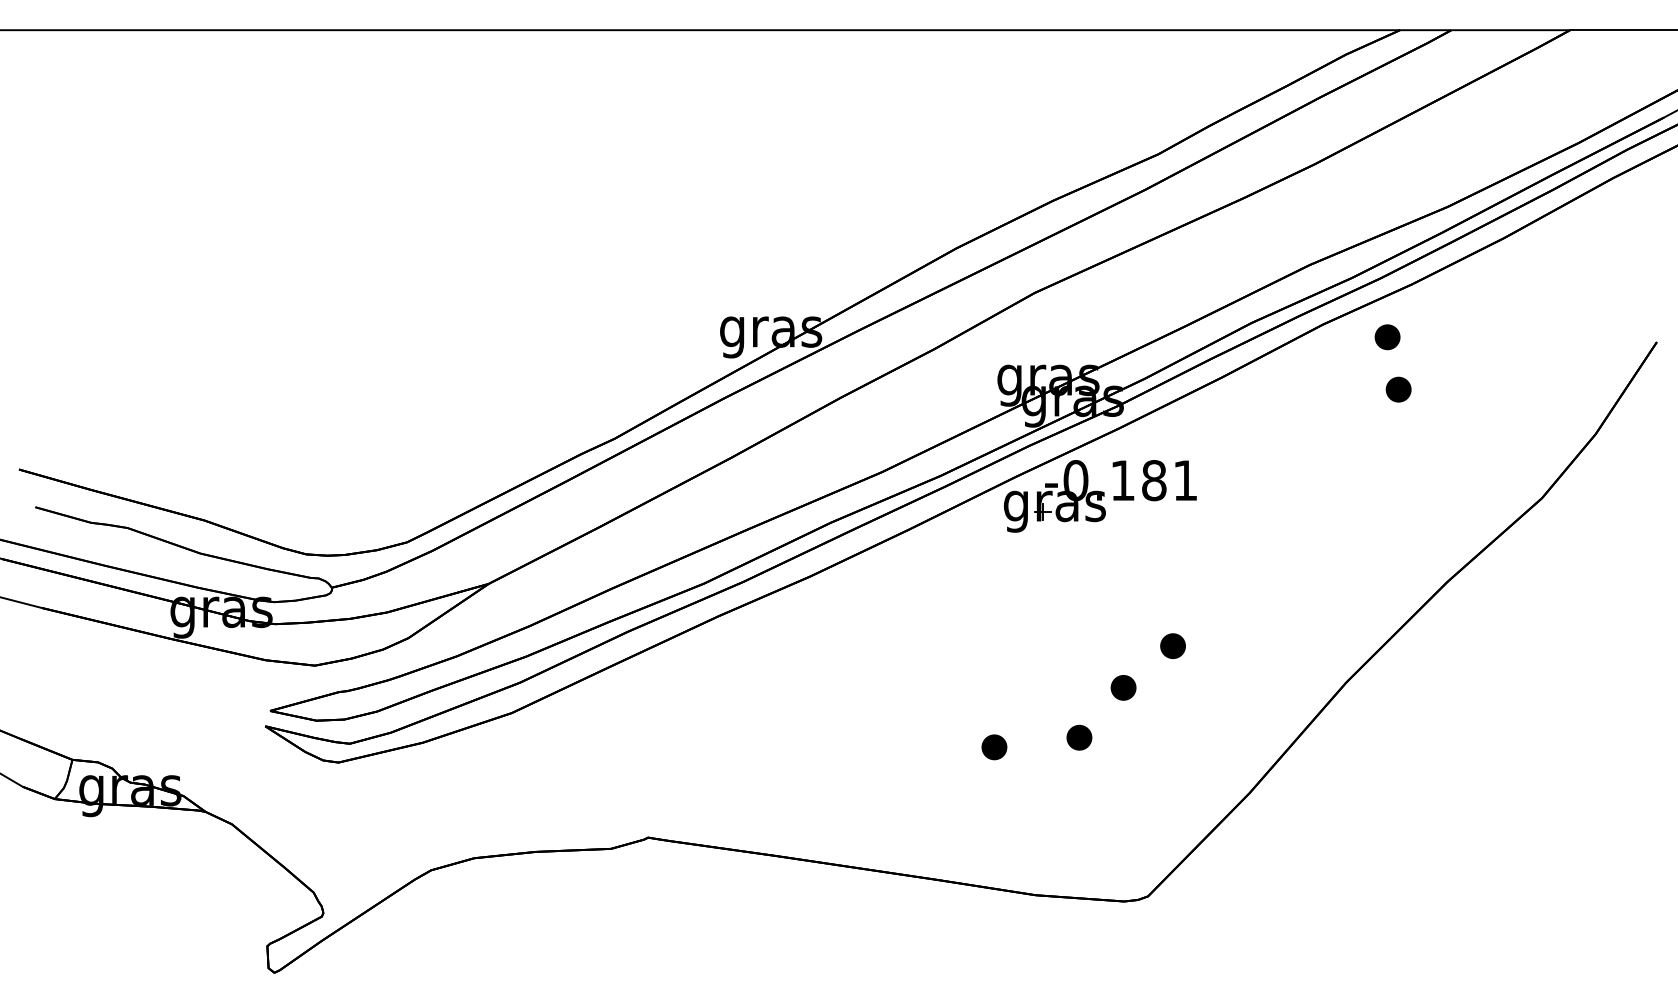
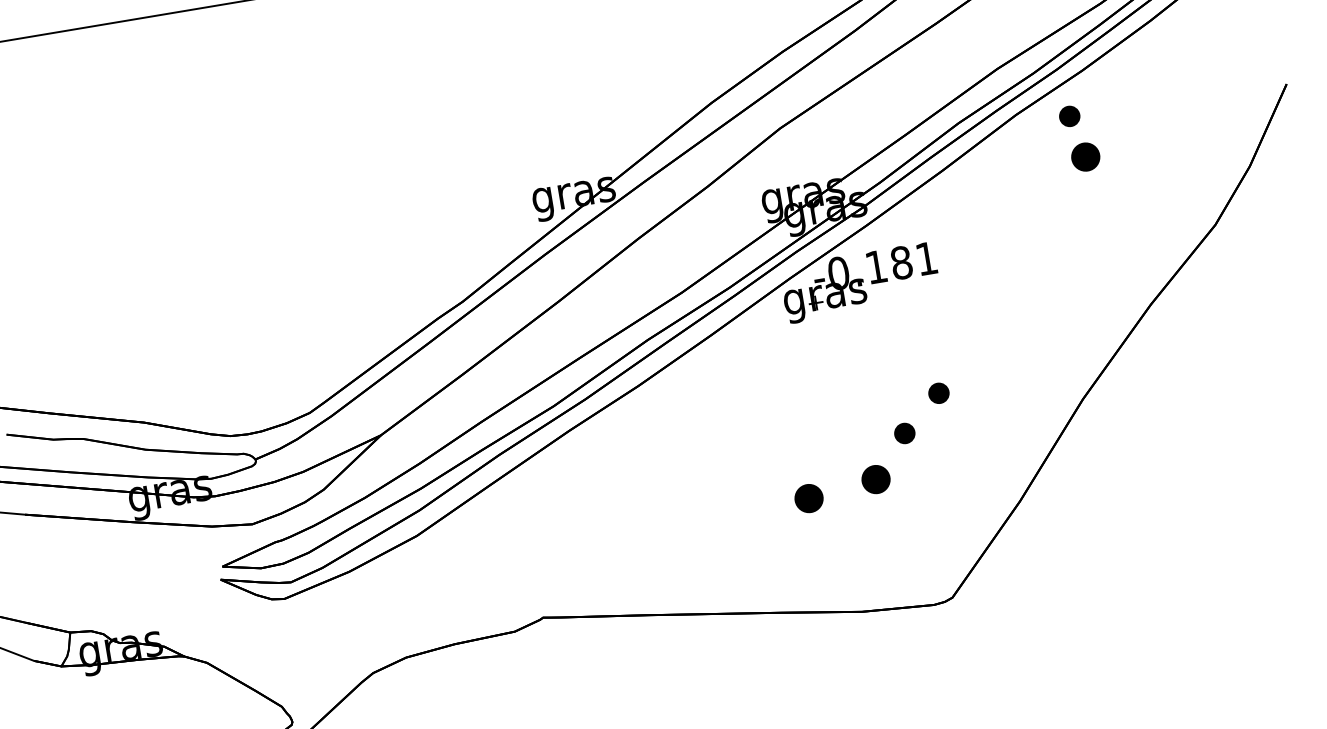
part: (1398, 389) -> (1085, 156), size x1.4
part: (1079, 737) -> (876, 479), size x1.4
part: (994, 747) -> (809, 498), size x1.4

